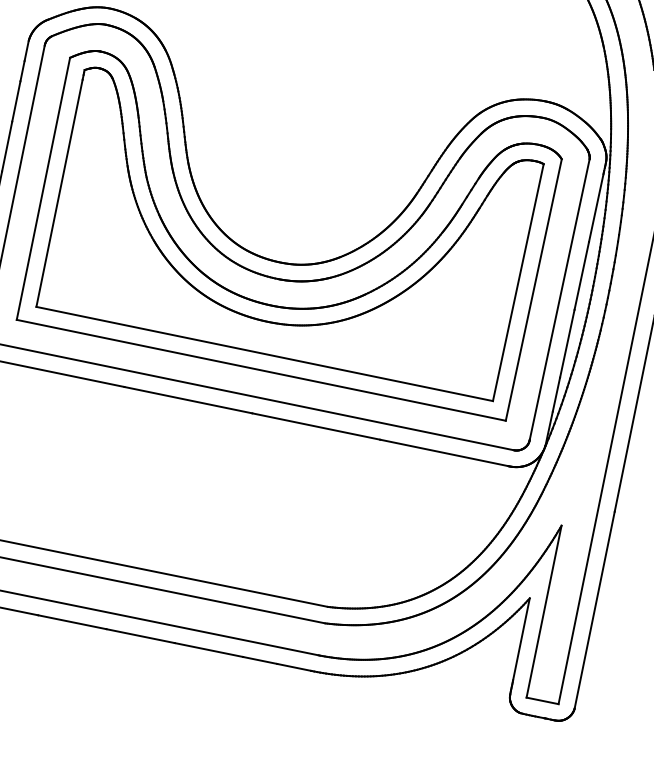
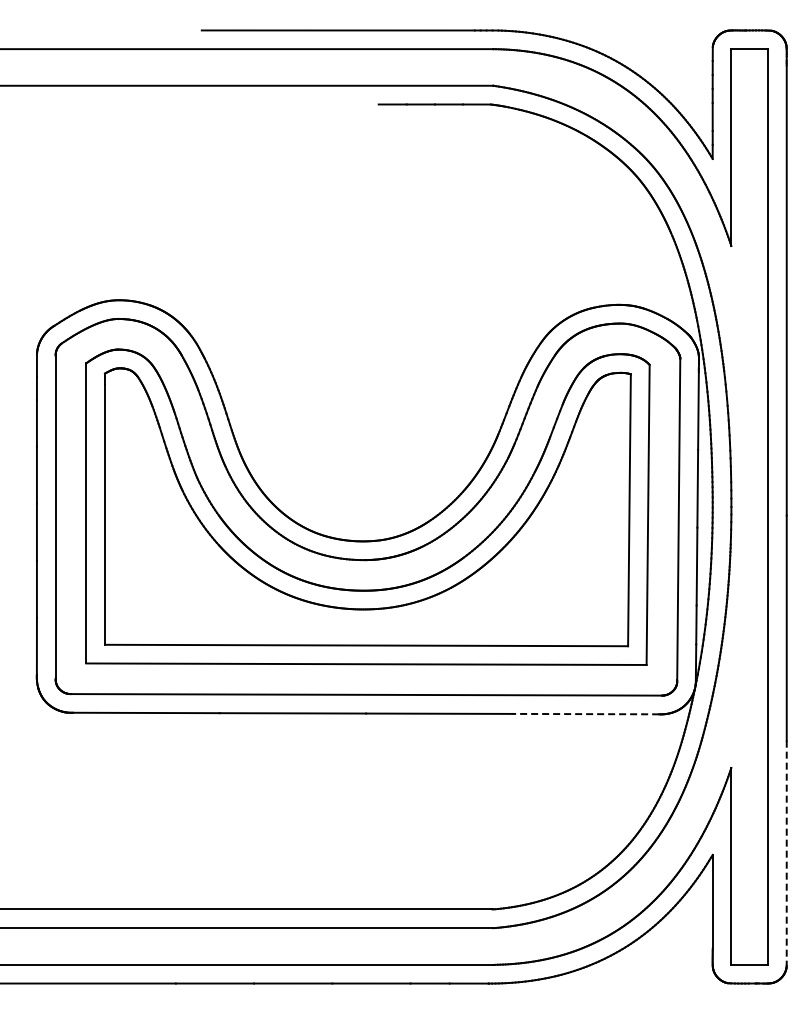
line: (443, 453) -> (585, 714), solid -> dashed
line: (594, 610) -> (786, 853), solid -> dashed

